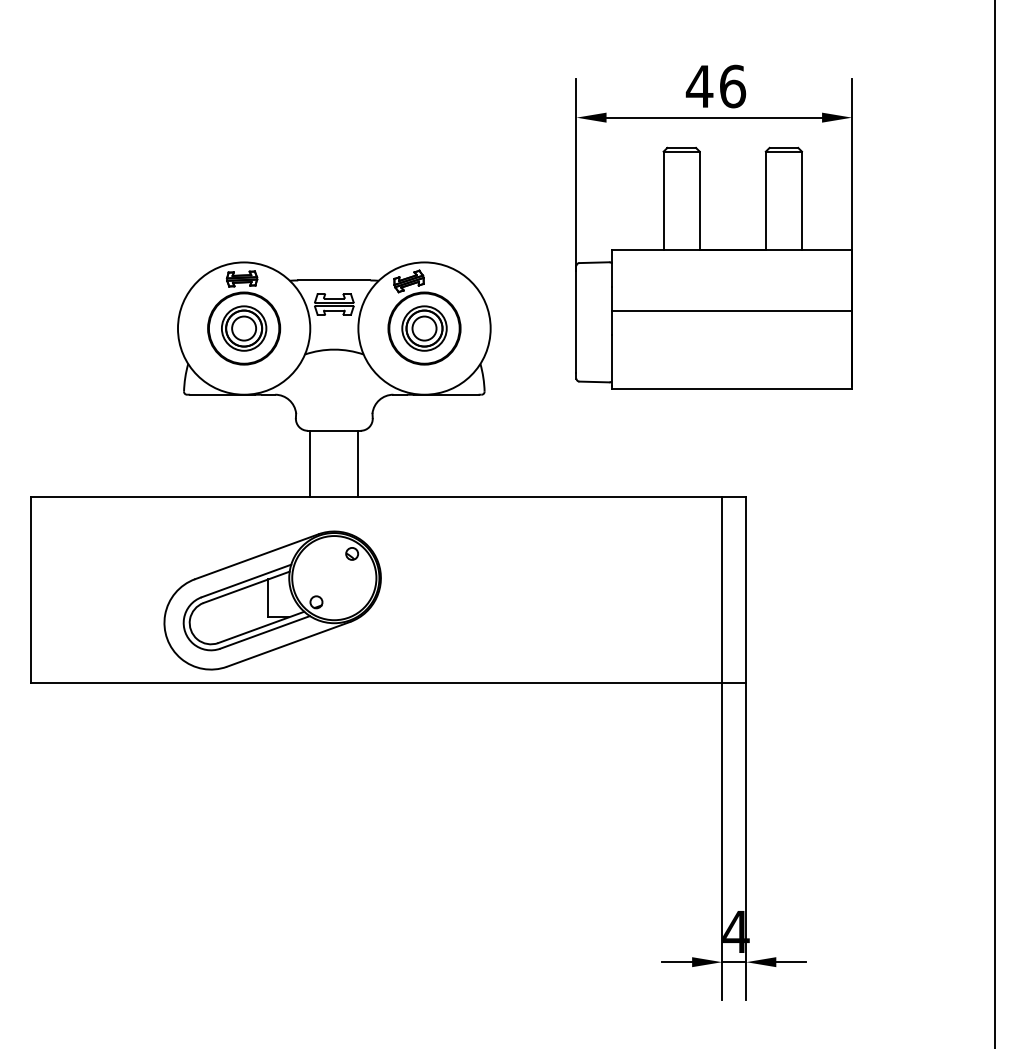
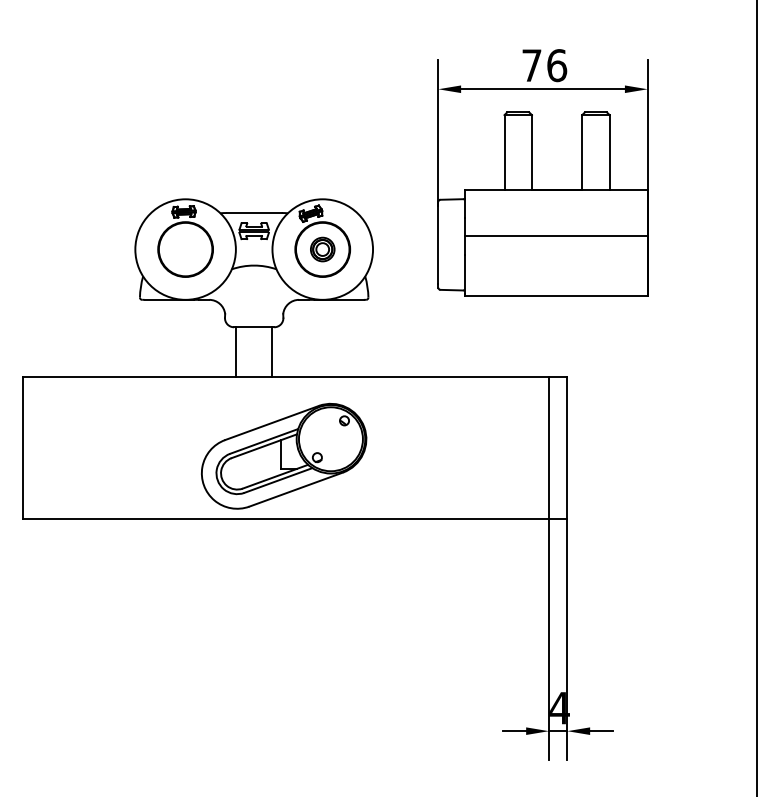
text: (699, 86) -> (531, 65), 46 -> 76
part: (244, 328) -> (185, 249), removed
part: (424, 328) -> (322, 249), size x0.7
part: (272, 600) -> (283, 456), moved

